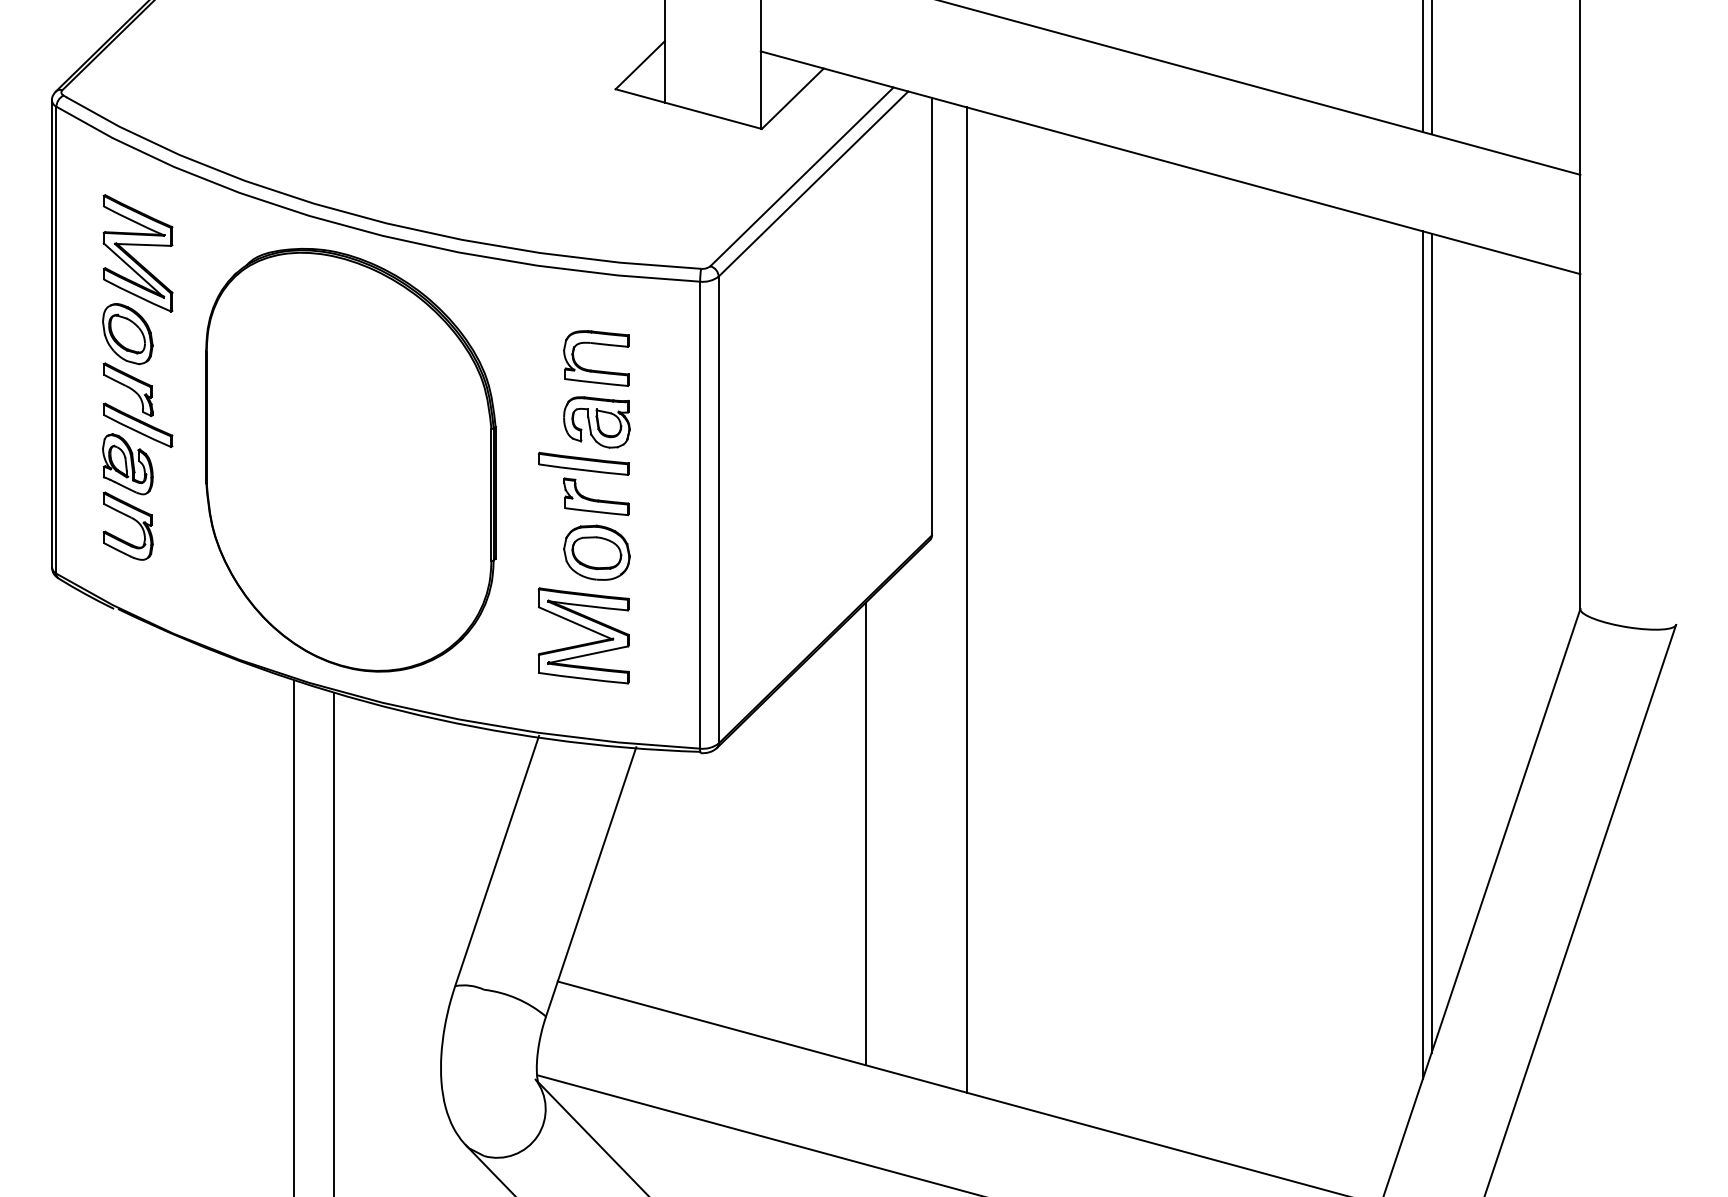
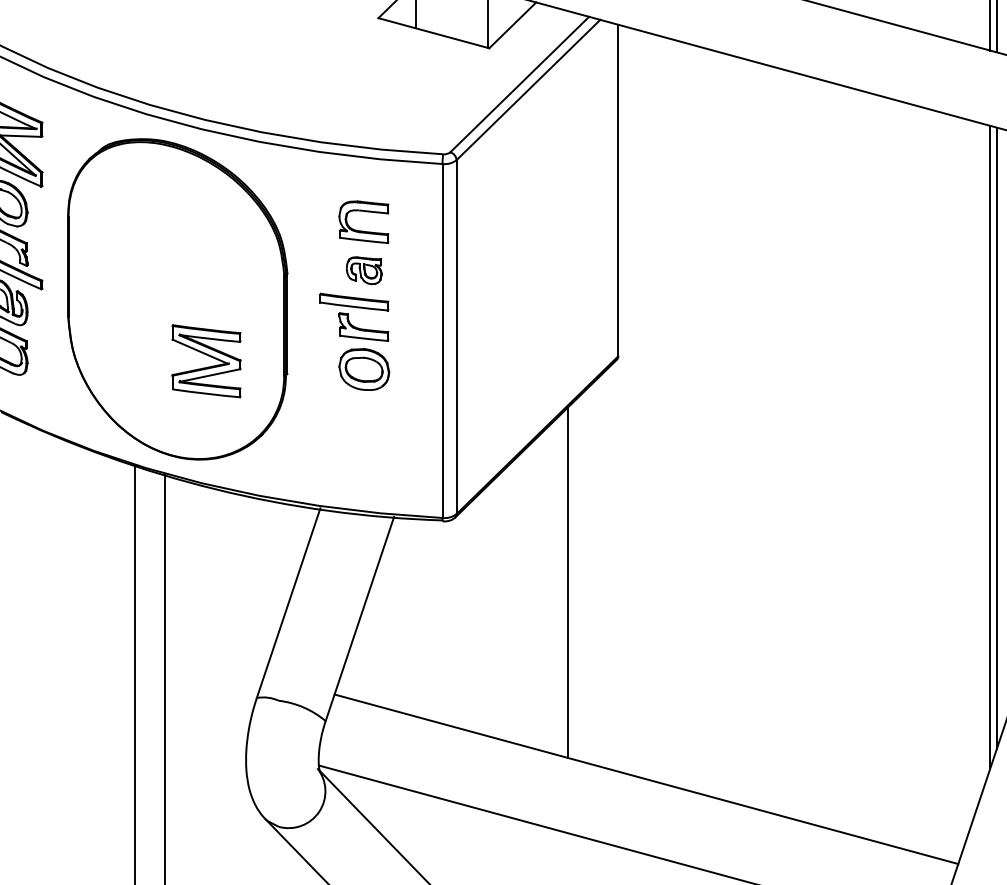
part: (596, 422) -> (363, 270), size x0.7
line: (967, 599) -> (645, 404), removed
part: (586, 629) -> (208, 356), moved

